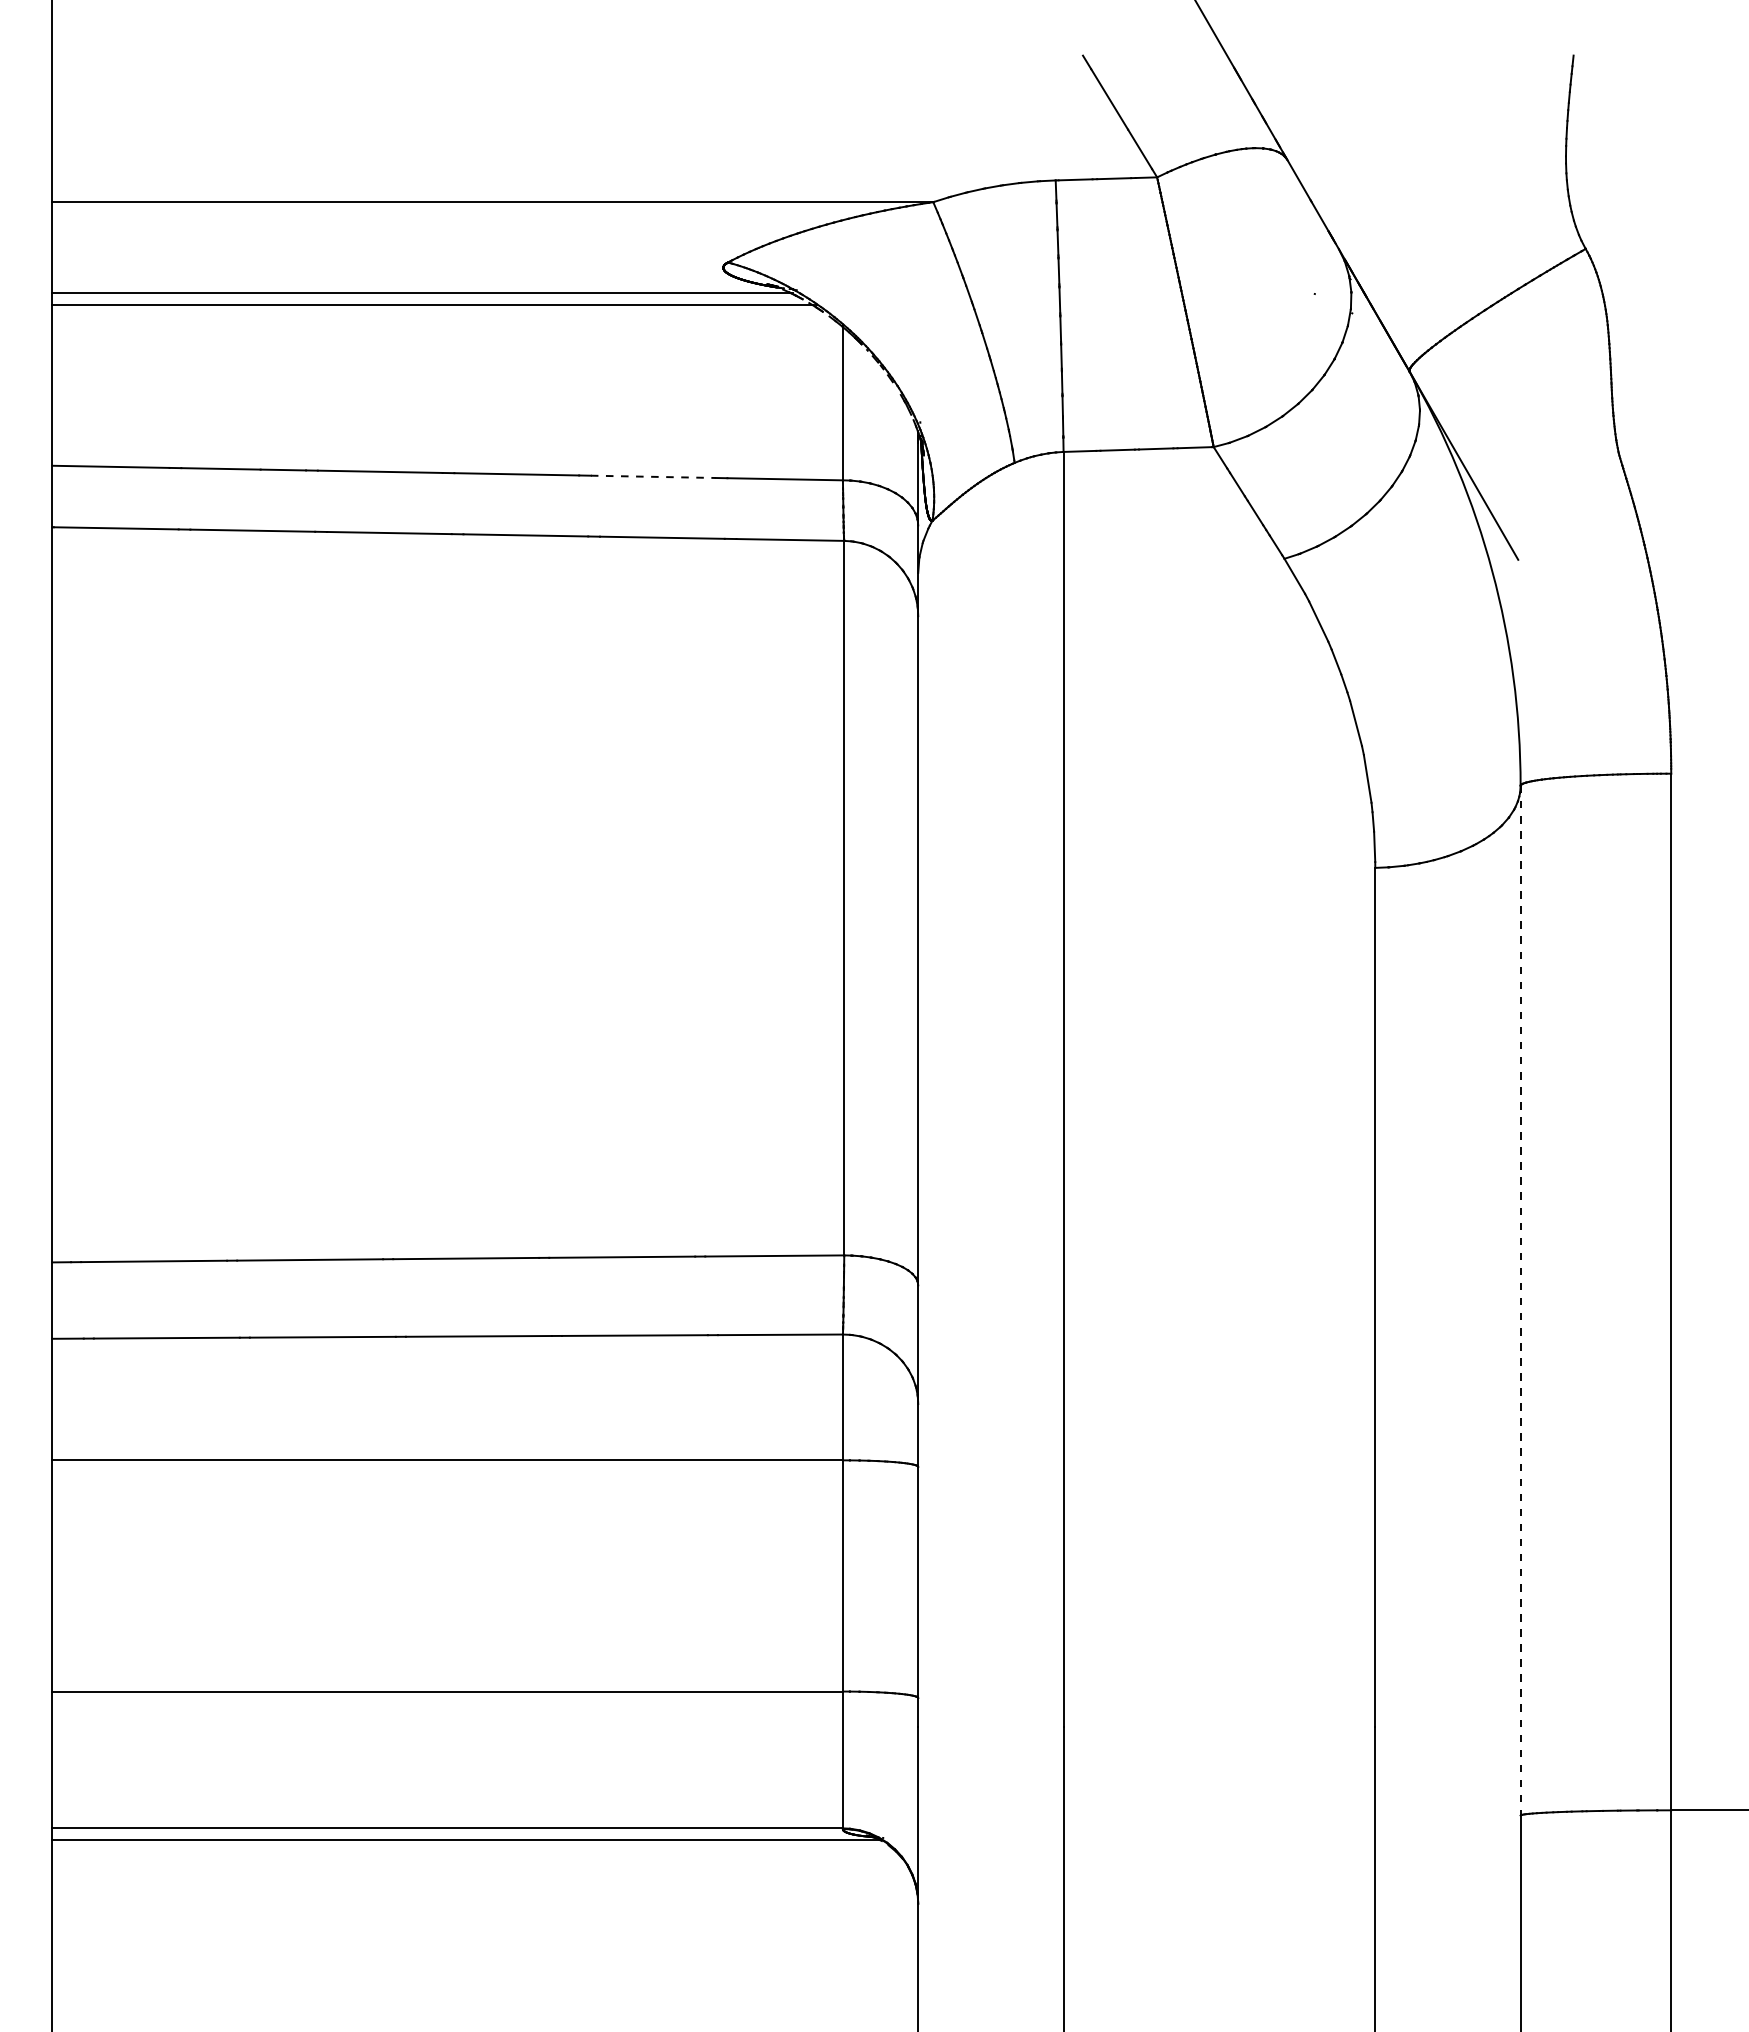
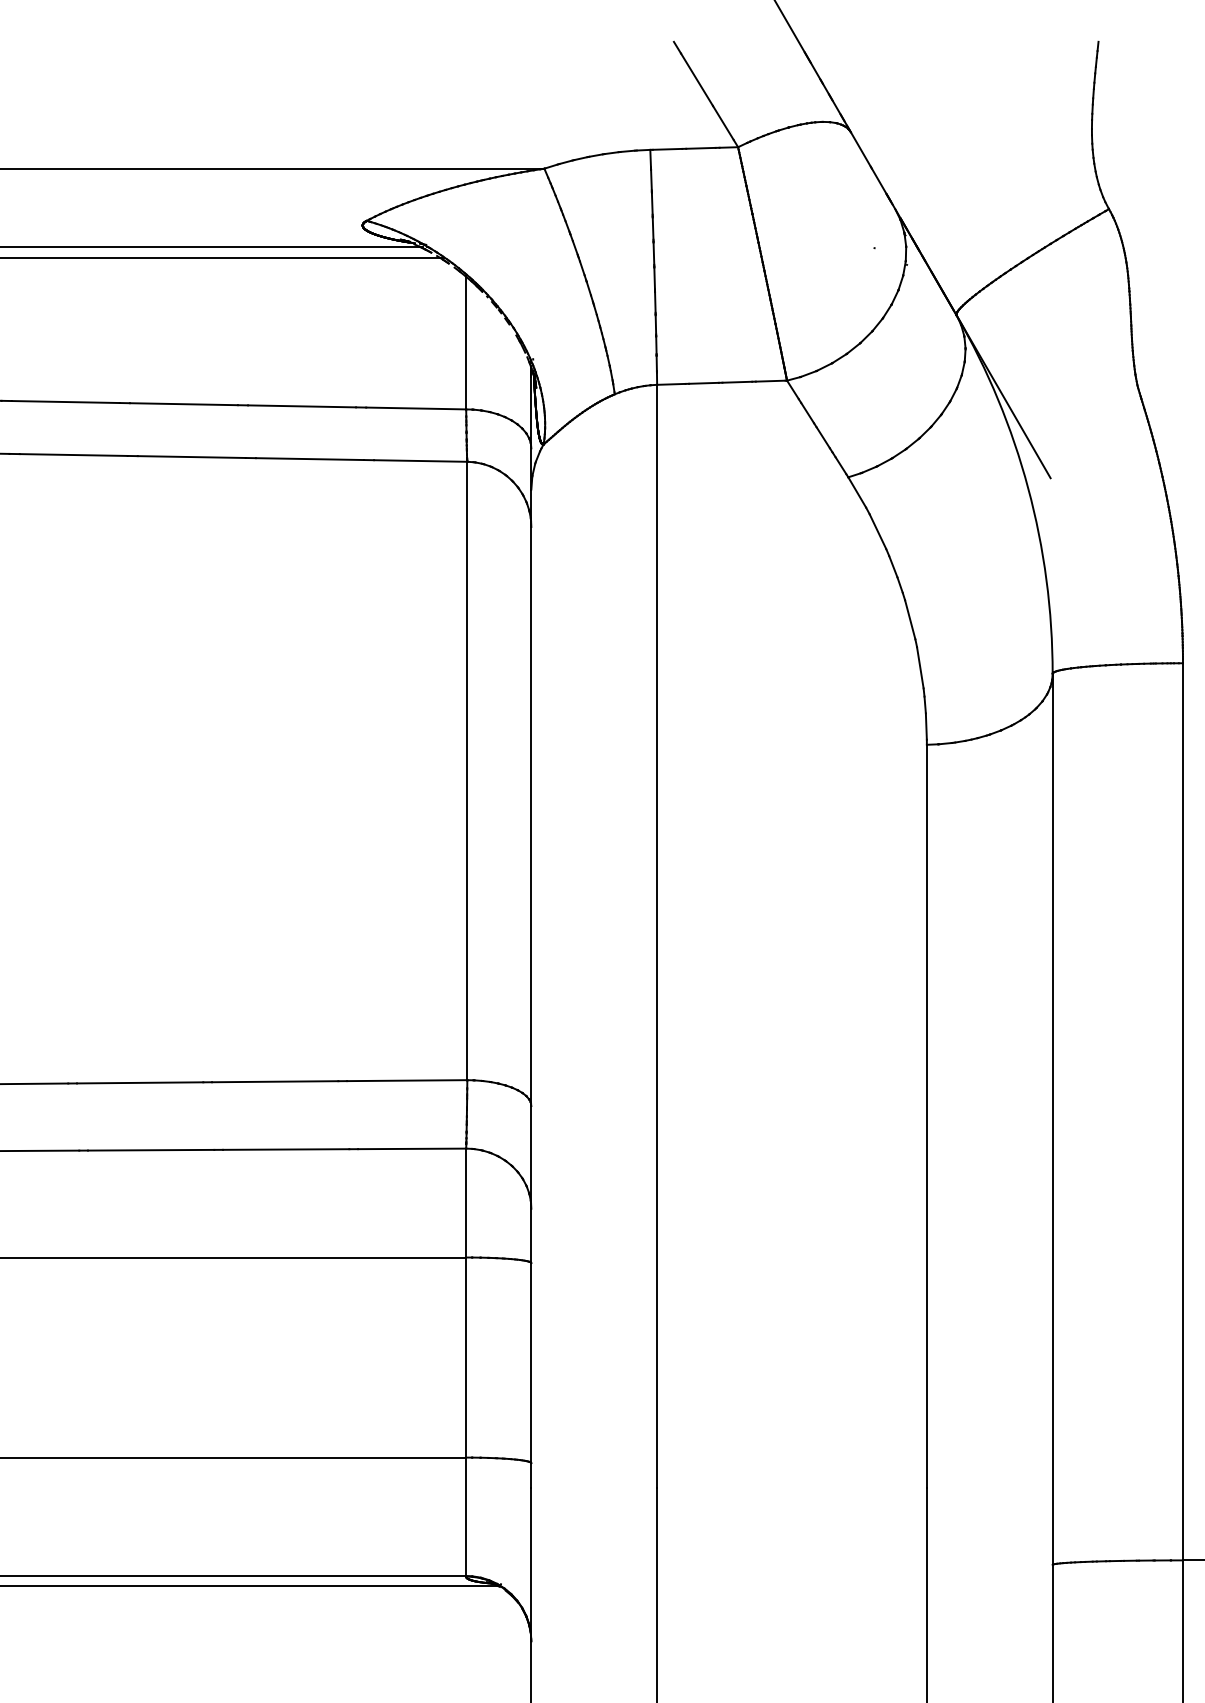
line: (653, 476) -> (302, 406), dashed -> solid
line: (1520, 1300) -> (1052, 1119), dashed -> solid

